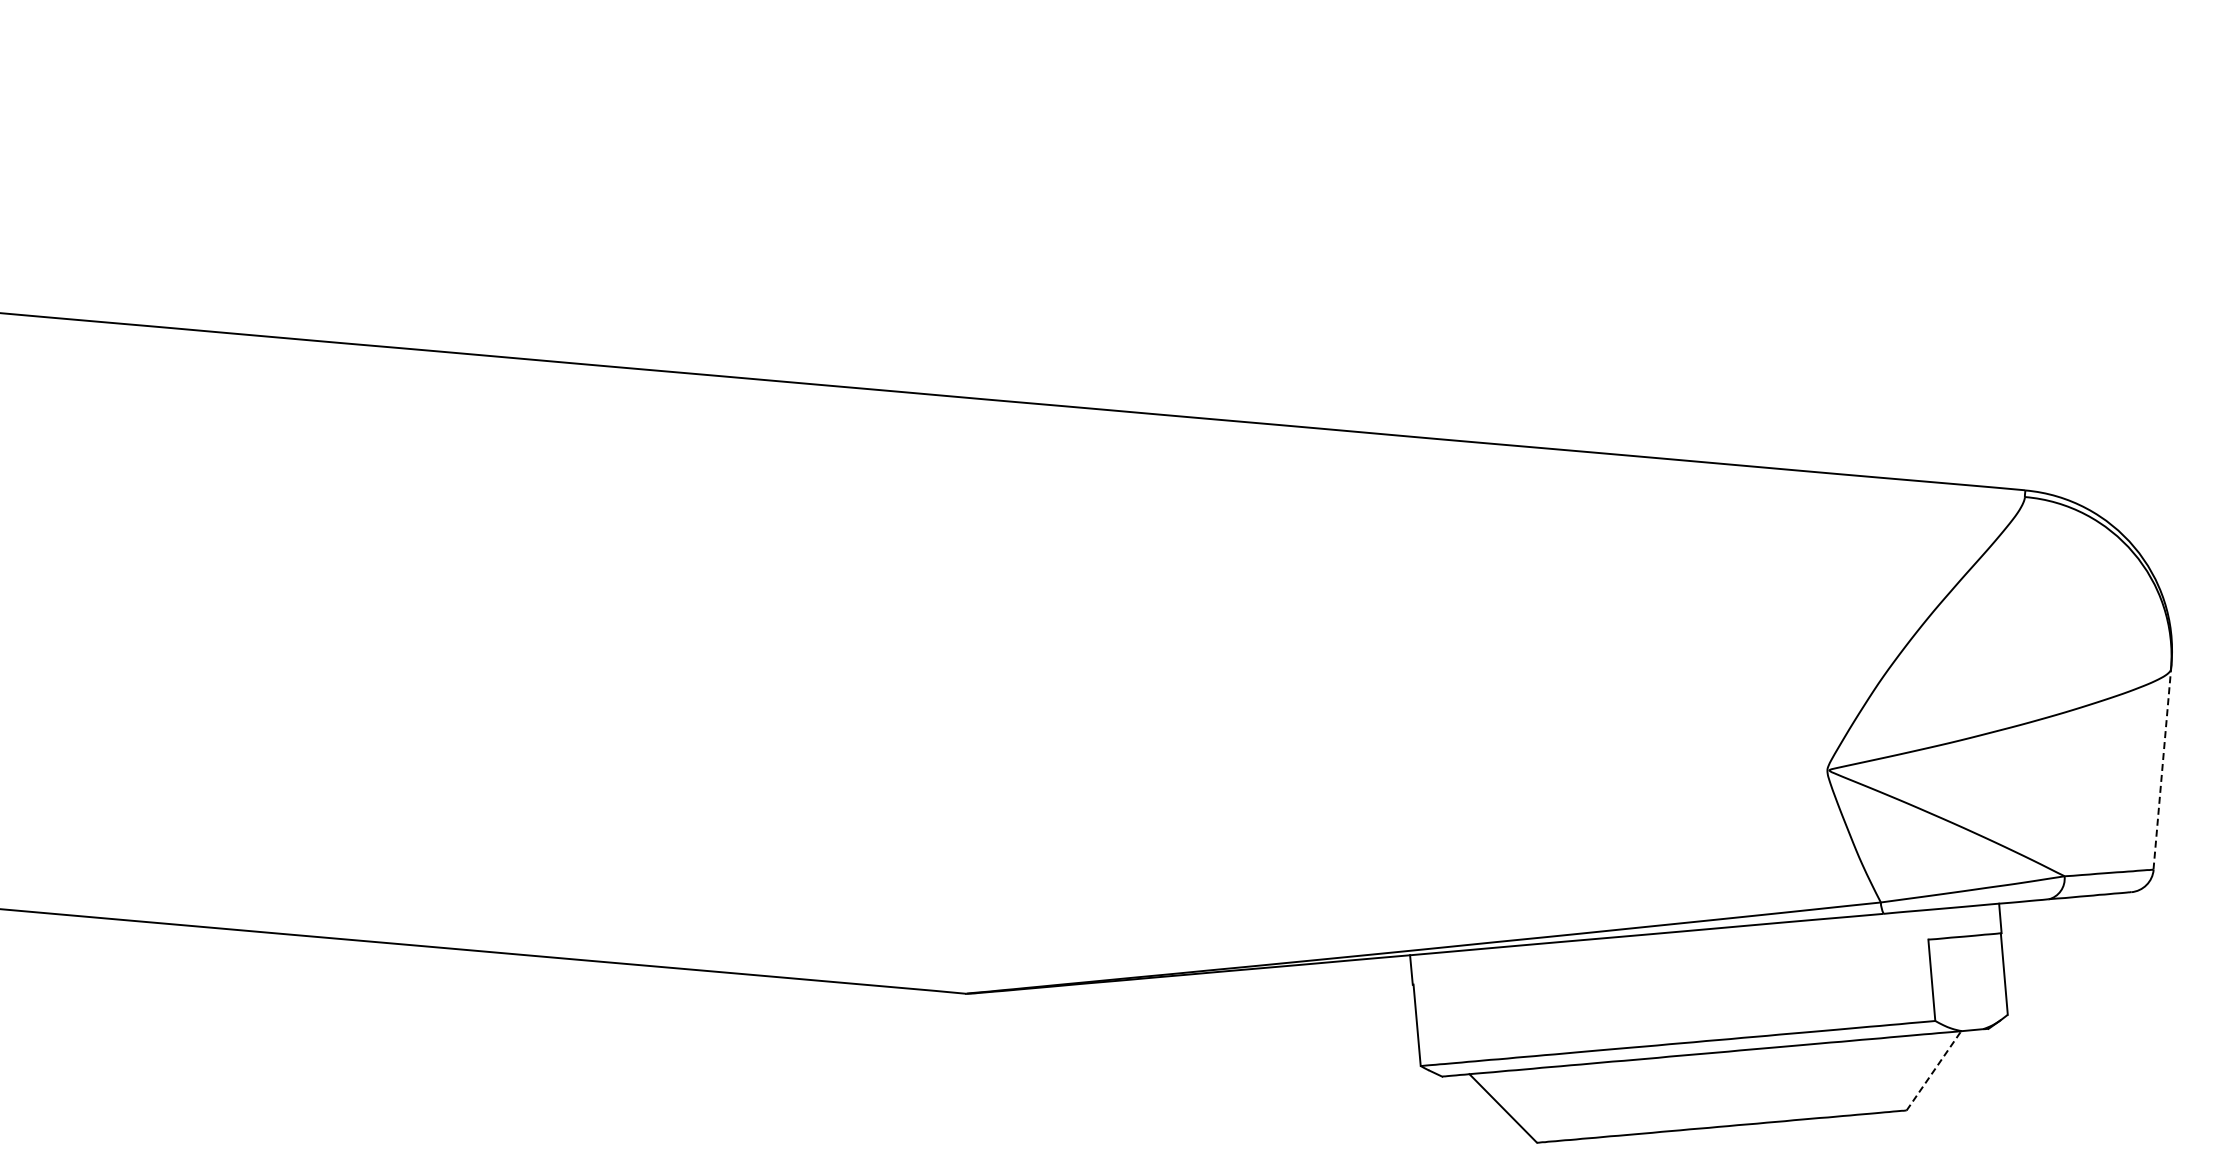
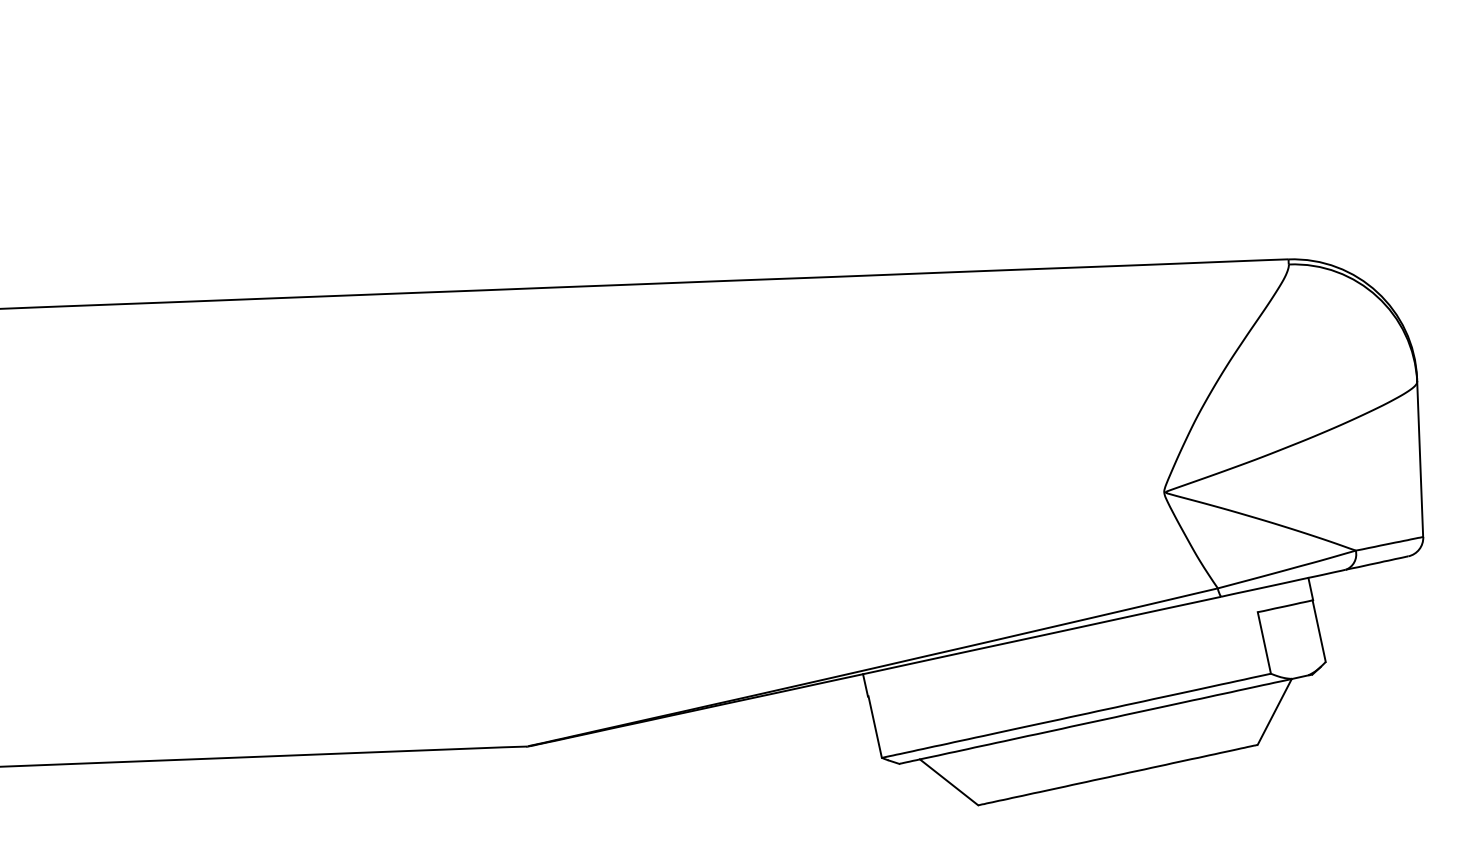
line: (2162, 769) -> (1420, 459), dashed -> solid
line: (1934, 1070) -> (1275, 711), dashed -> solid

